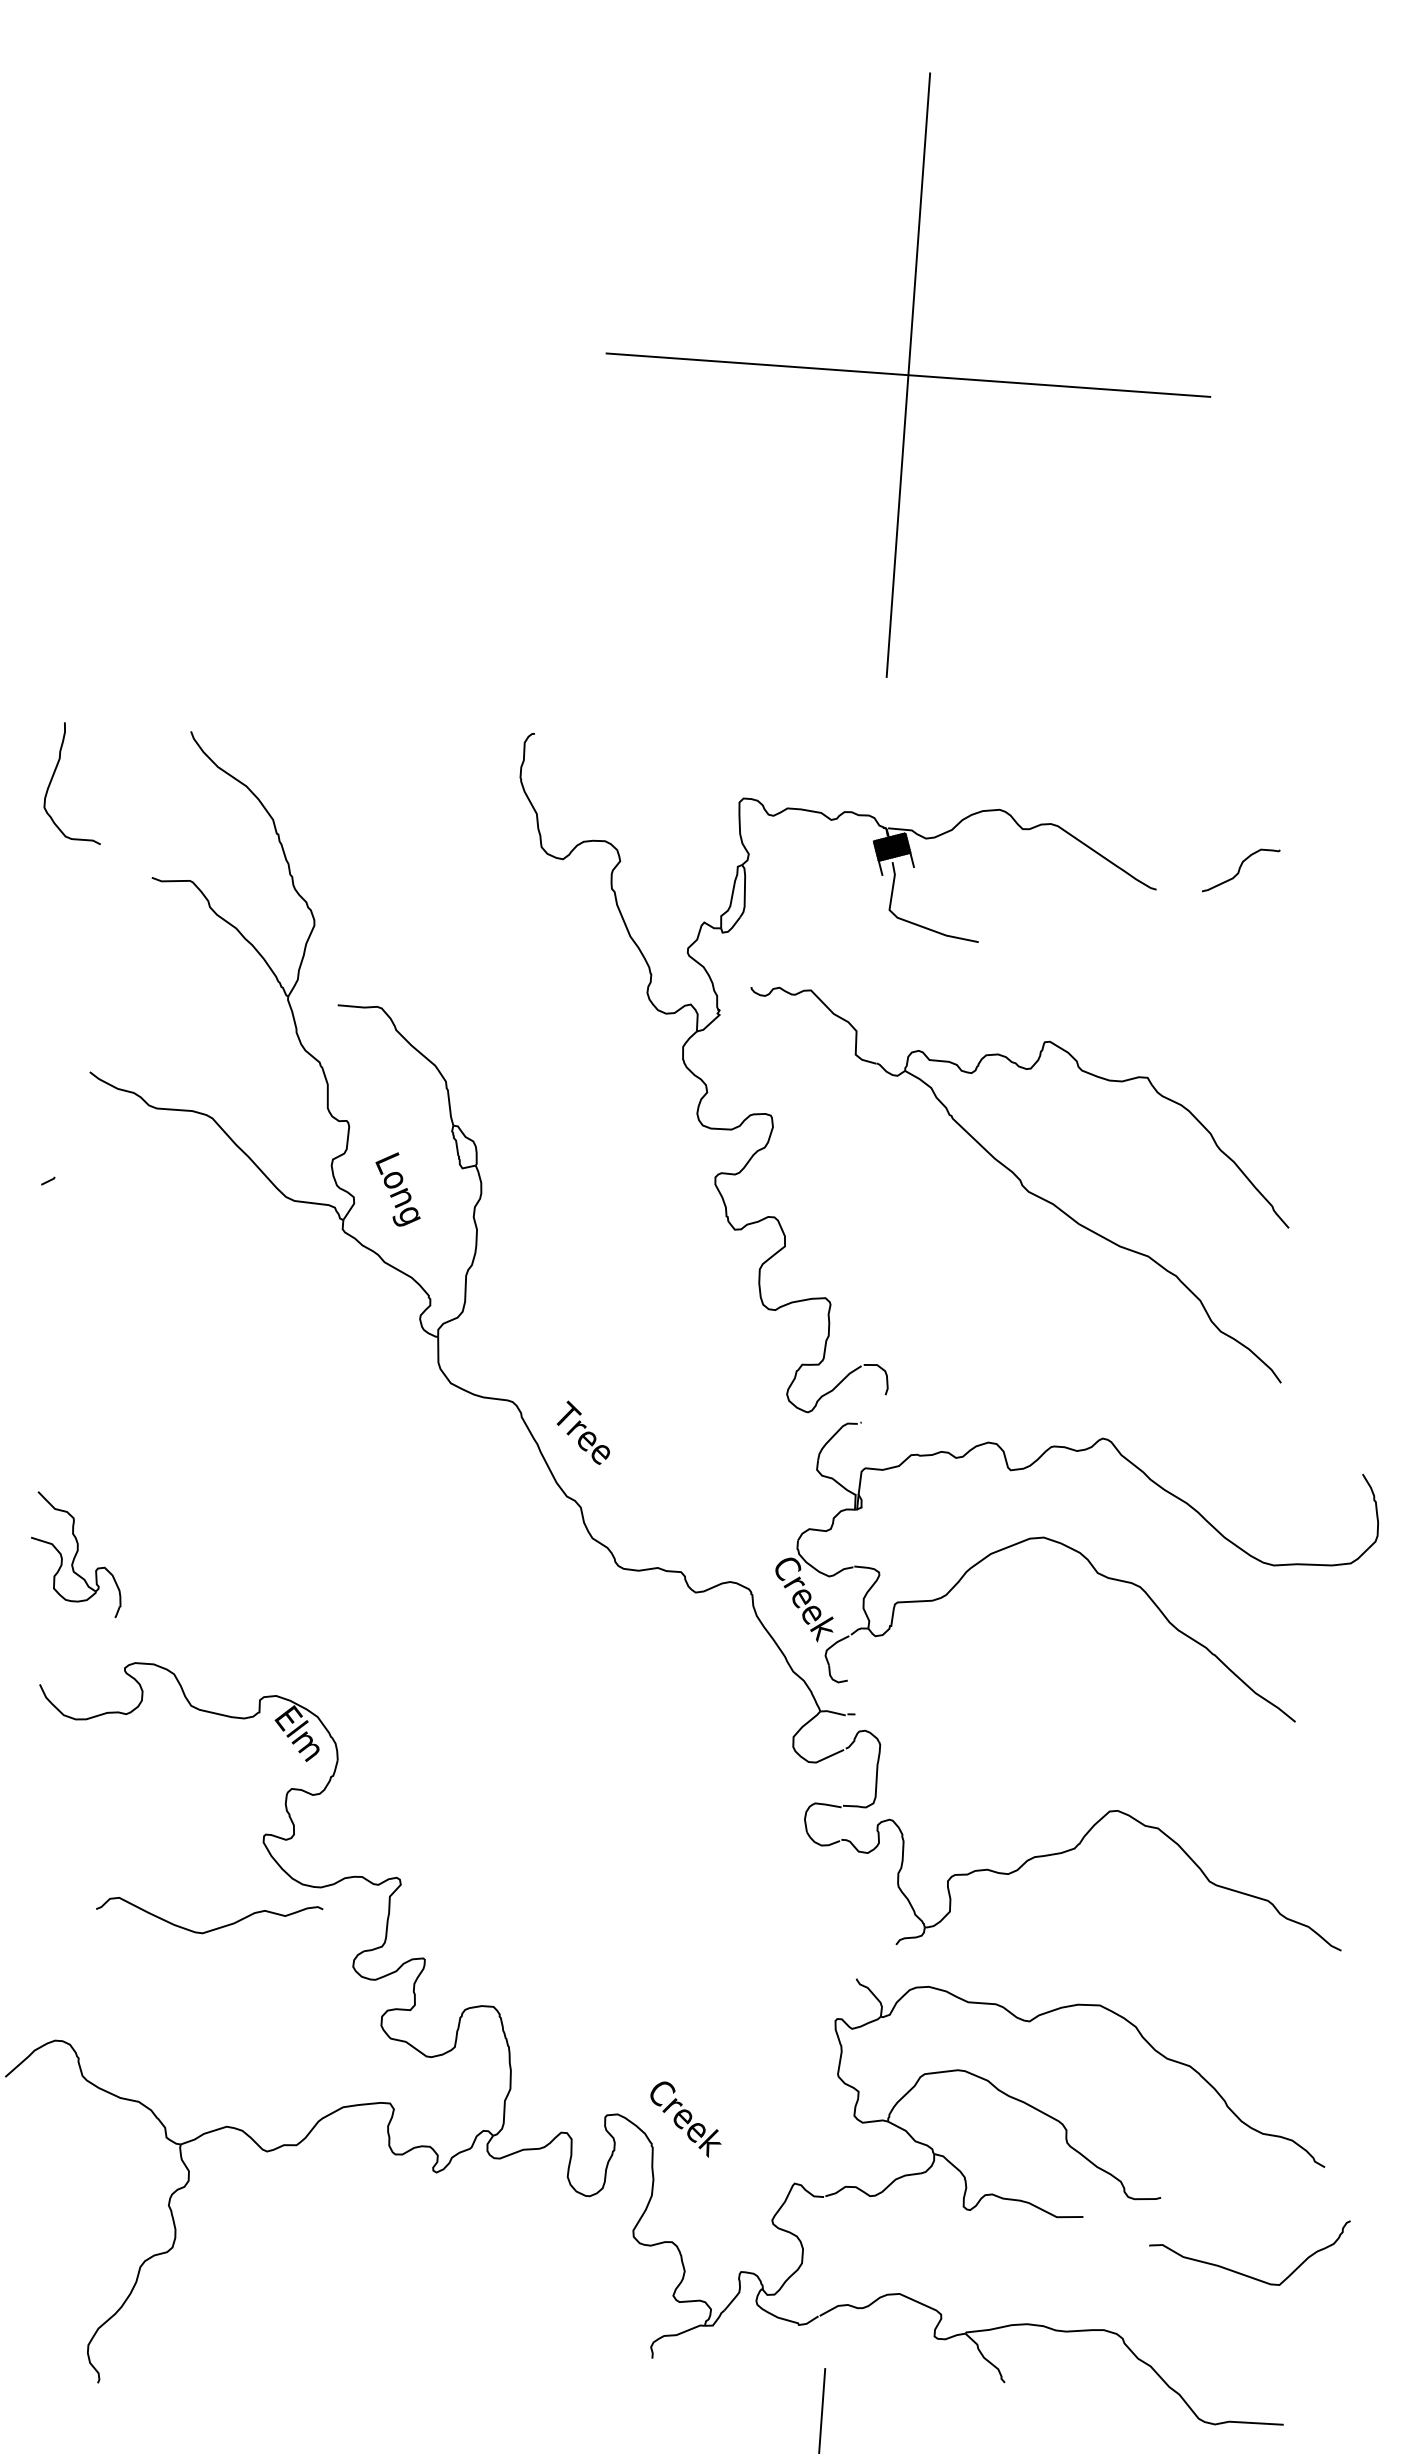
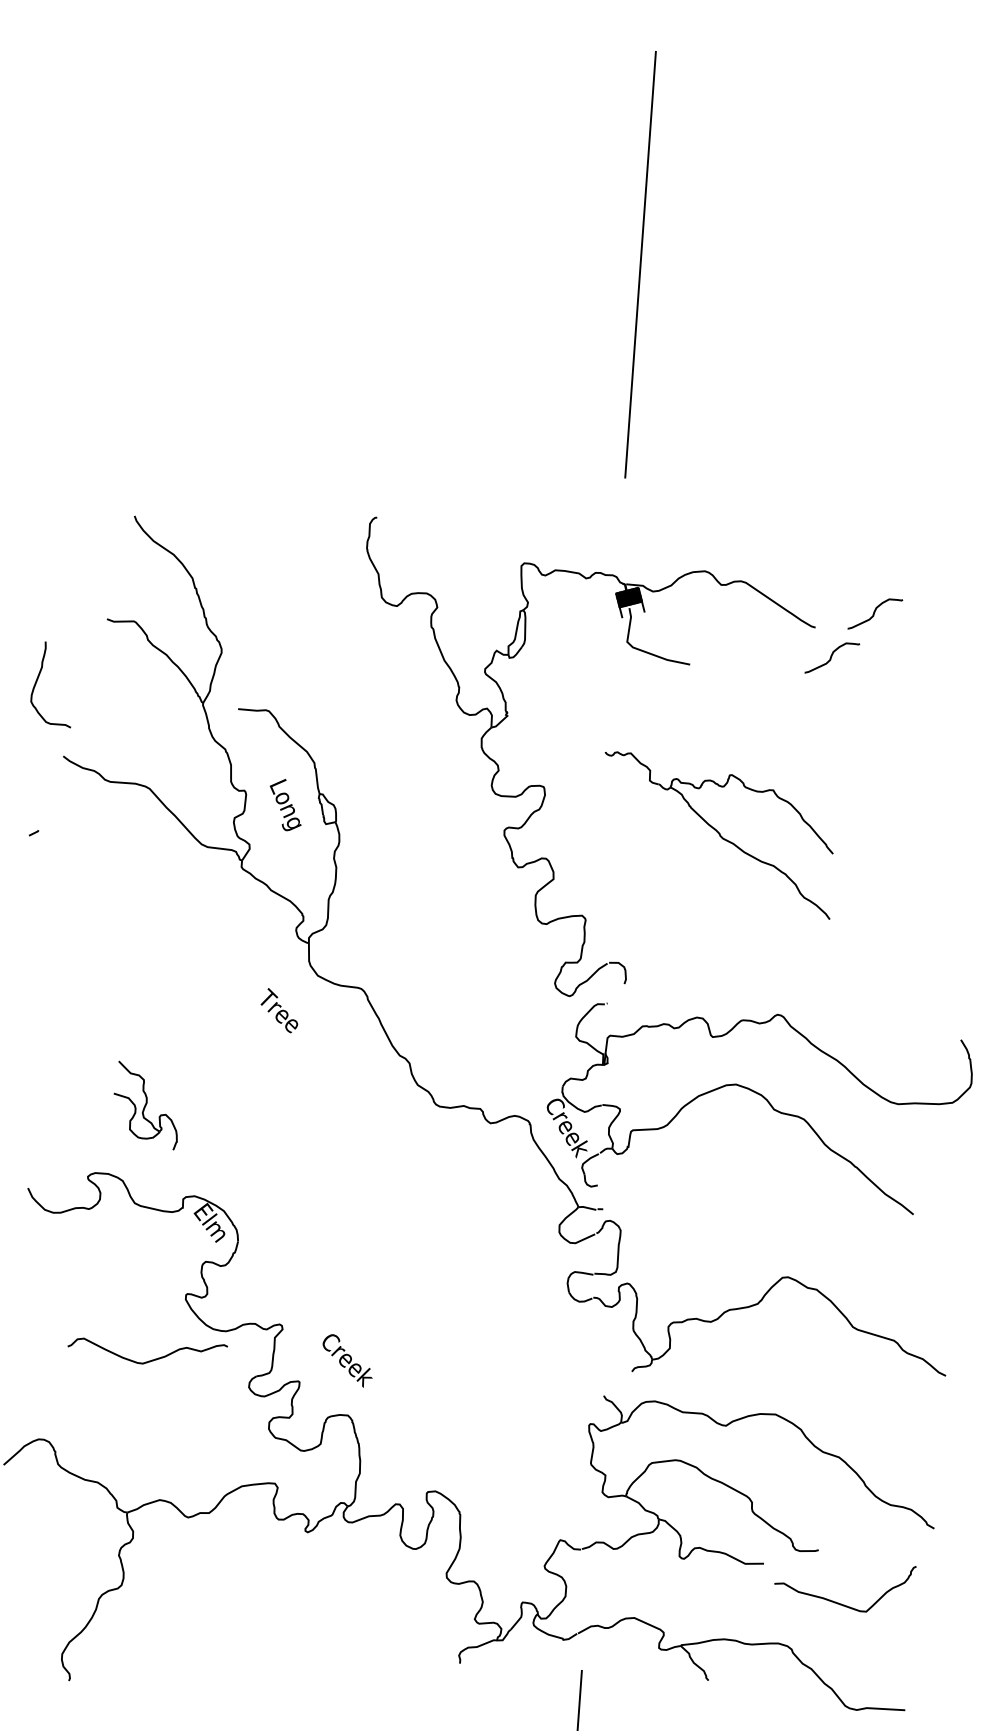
line: (908, 374) -> (640, 264), removed
curve: (54, 776) -> (38, 679), moved
curve: (1180, 930) -> (832, 656), added
part: (1020, 1184) -> (719, 835), size x0.6
text: (397, 1188) -> (285, 804), moved
text: (583, 1432) -> (279, 1010), moved
part: (75, 1554) -> (145, 1105), moved
text: (685, 2118) -> (347, 1360), moved
curve: (1244, 2273) -> (841, 1603), moved

